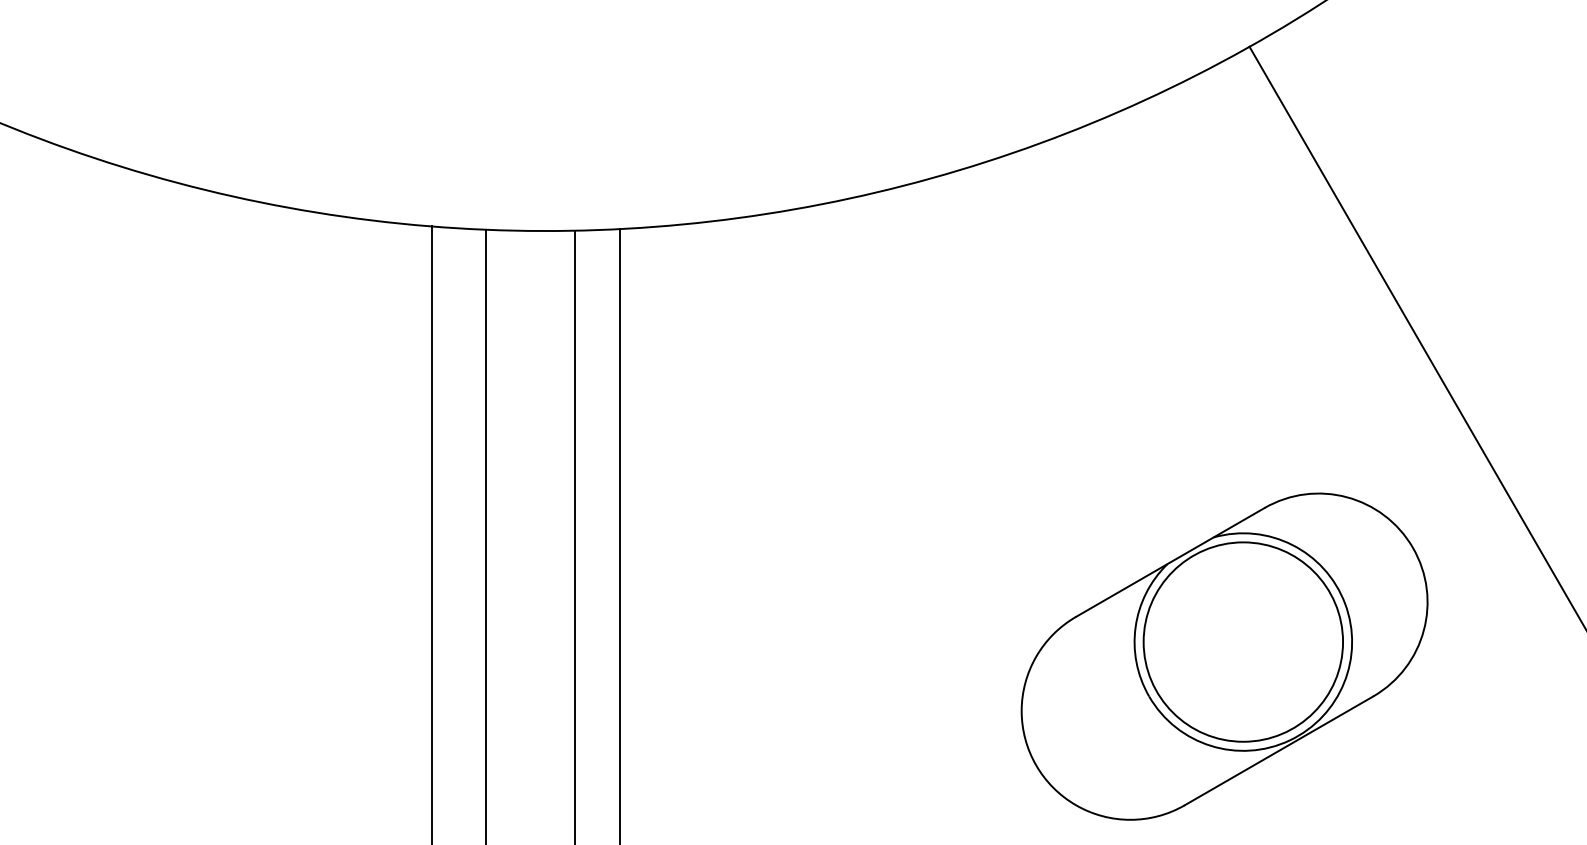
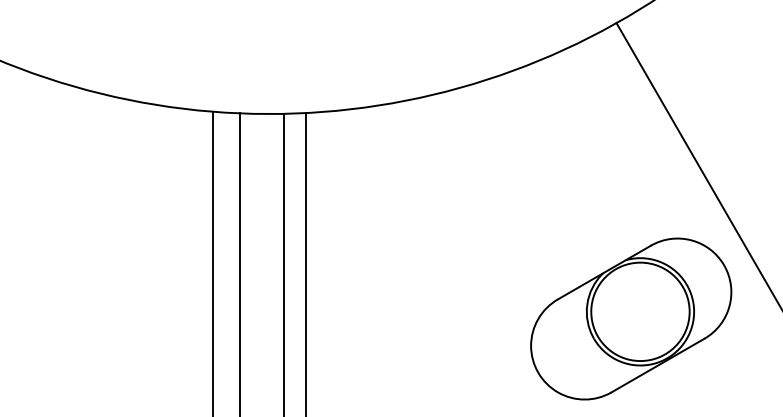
part: (1225, 655) -> (631, 318), moved

